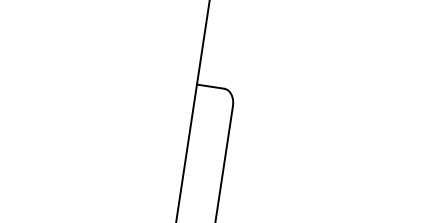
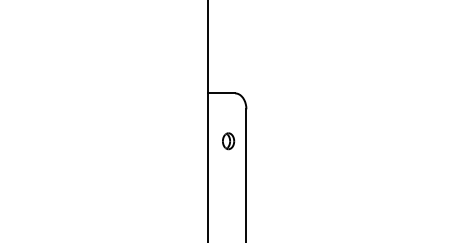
part: (210, 135) -> (228, 141), added

